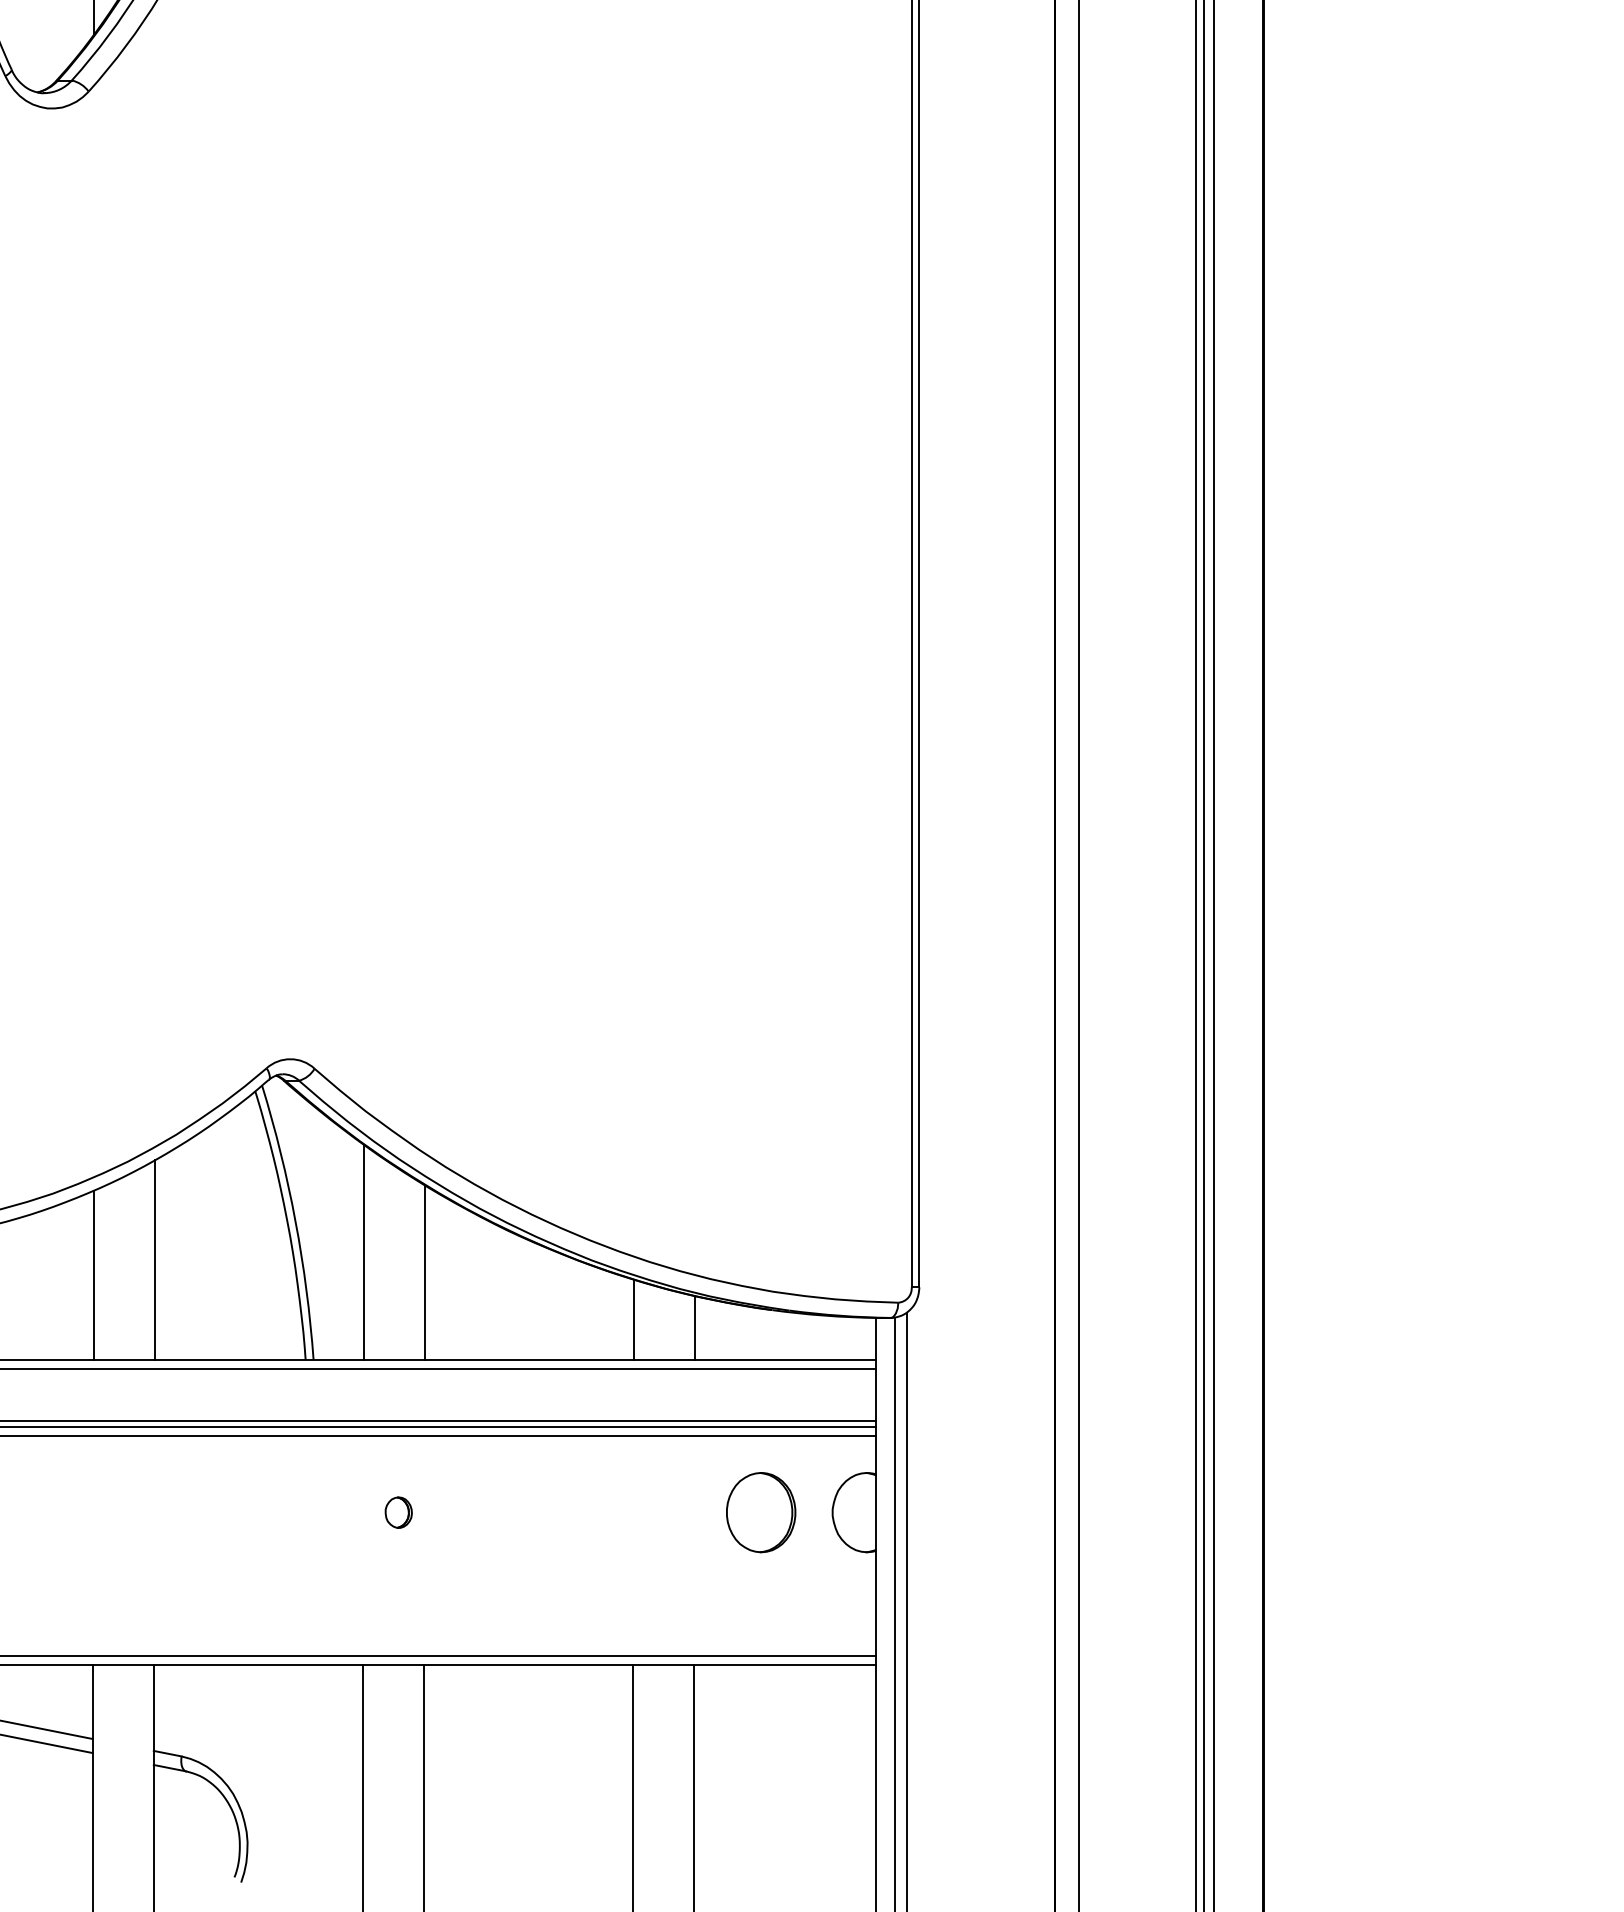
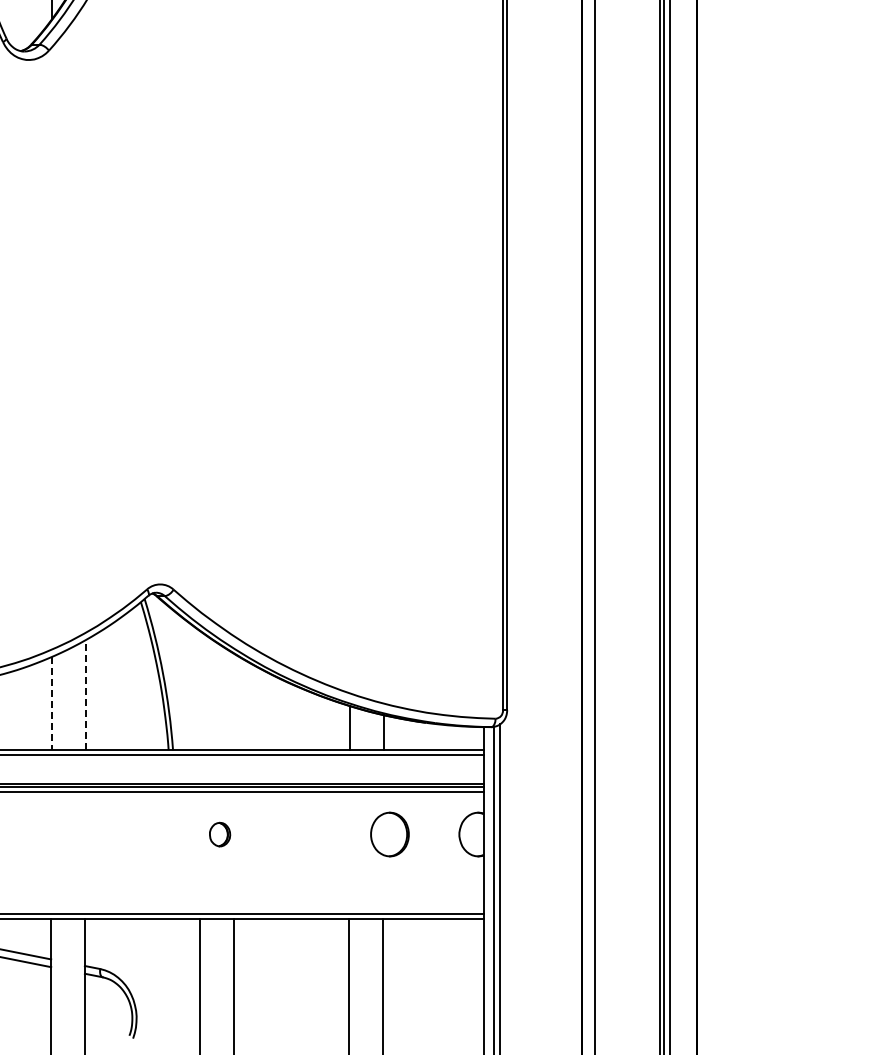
line: (365, 1251) -> (201, 690), removed
line: (154, 1258) -> (85, 694), solid -> dashed
line: (424, 1273) -> (234, 702), removed
line: (95, 1275) -> (52, 703), solid -> dashed
part: (397, 1512) -> (219, 834), size x1.4
part: (760, 1512) -> (389, 834), moved

